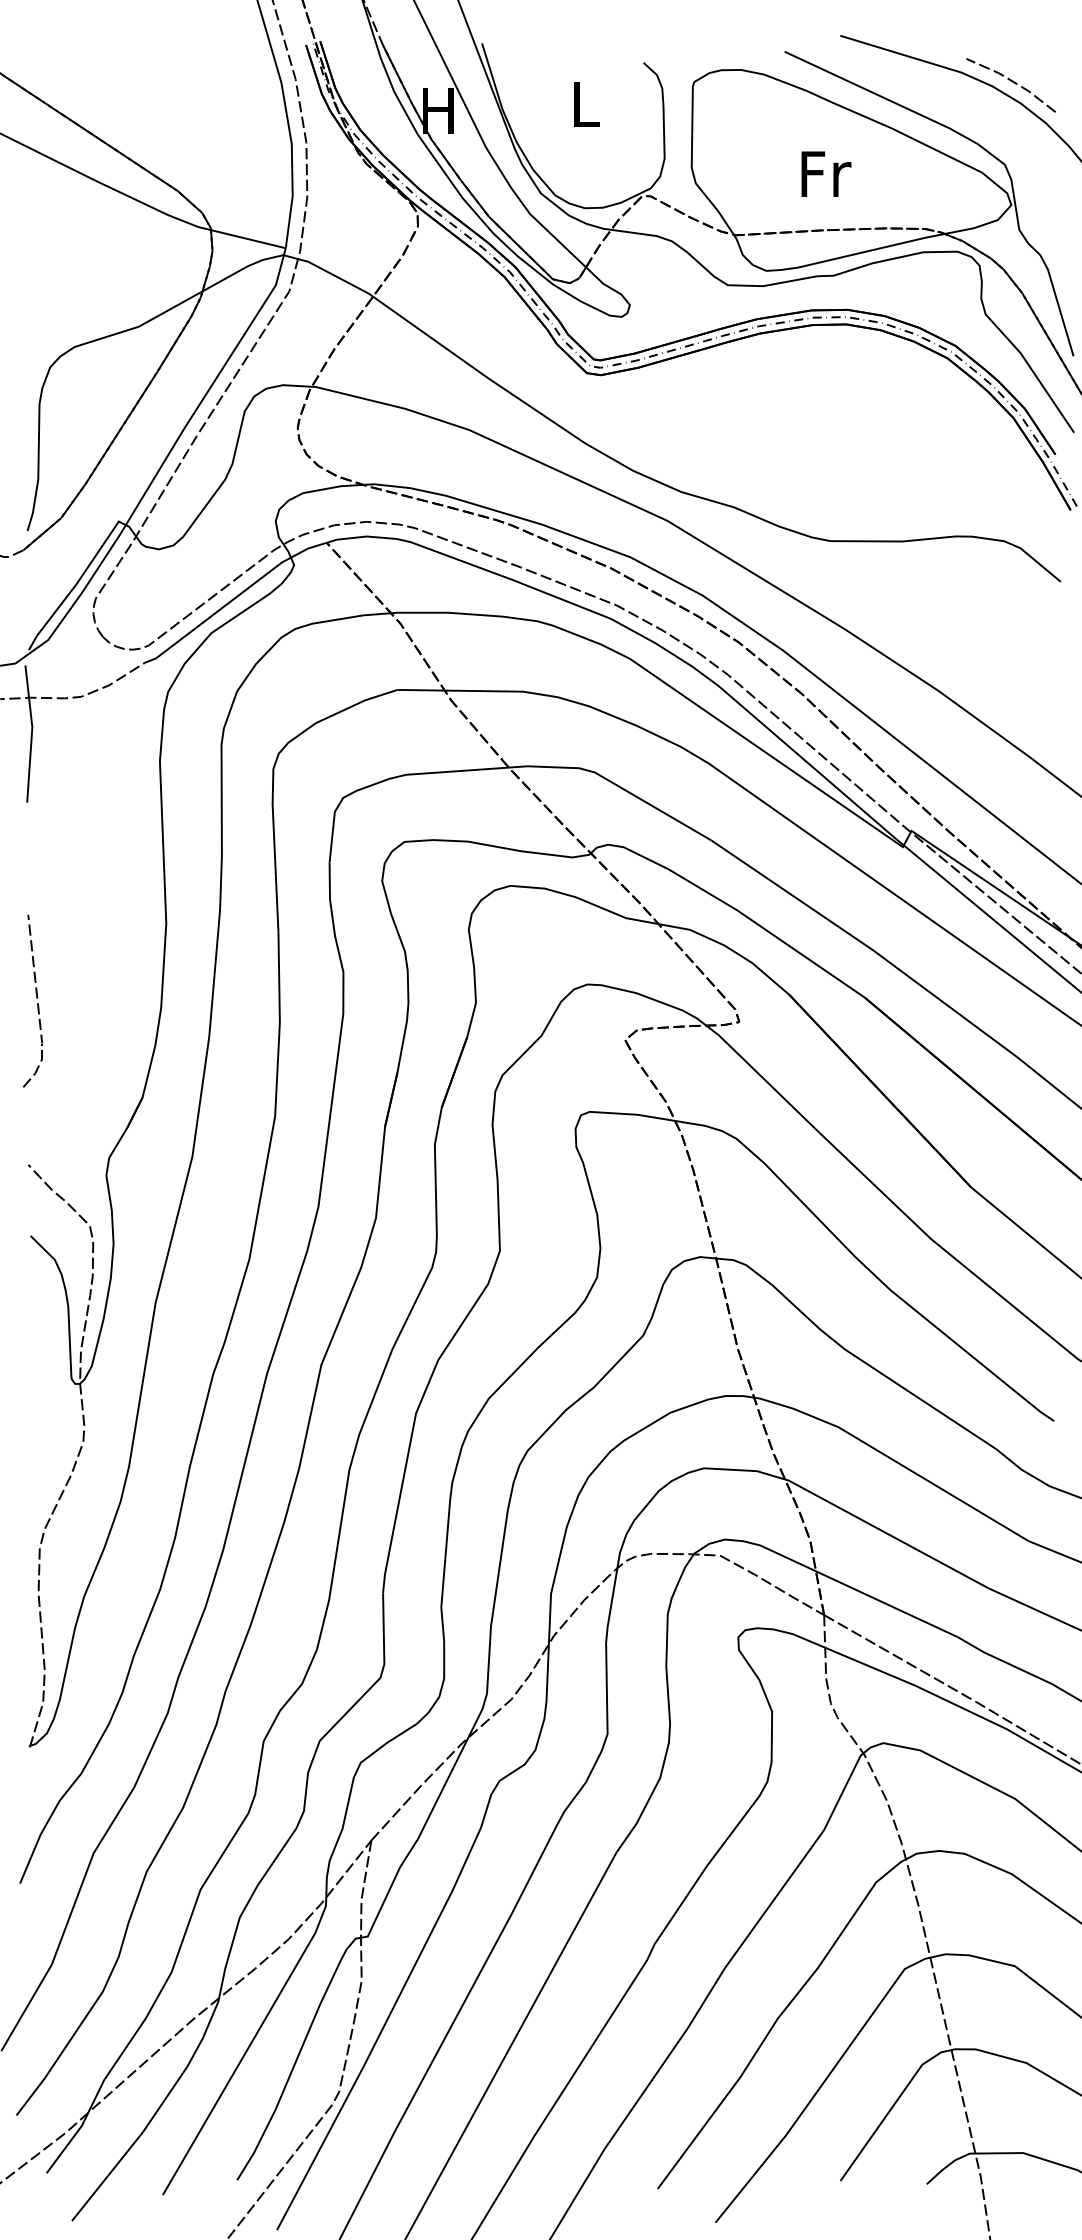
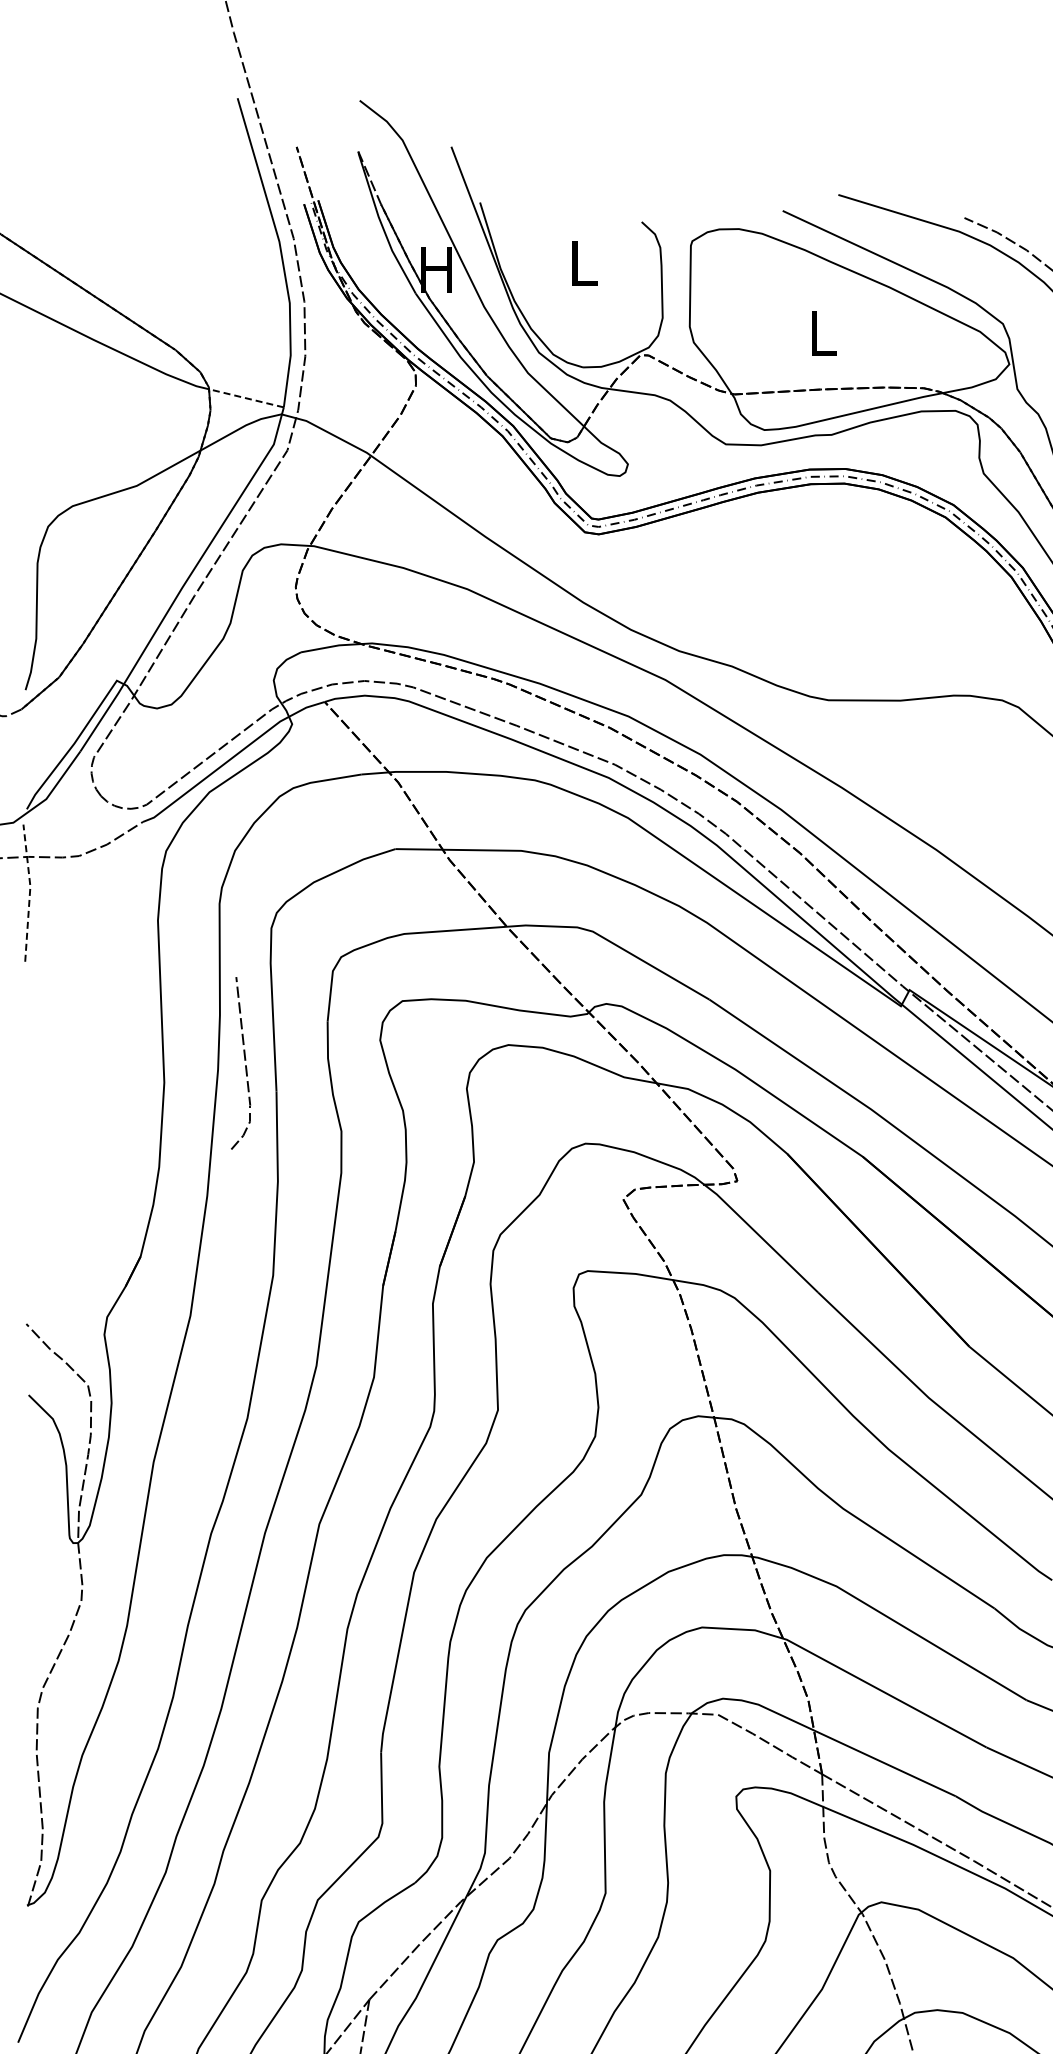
text: (826, 173) -> (824, 332), Fr -> L
line: (247, 239) -> (245, 398), solid -> dashed
line: (31, 733) -> (29, 892), solid -> dashed
line: (36, 998) -> (244, 1060), moved

